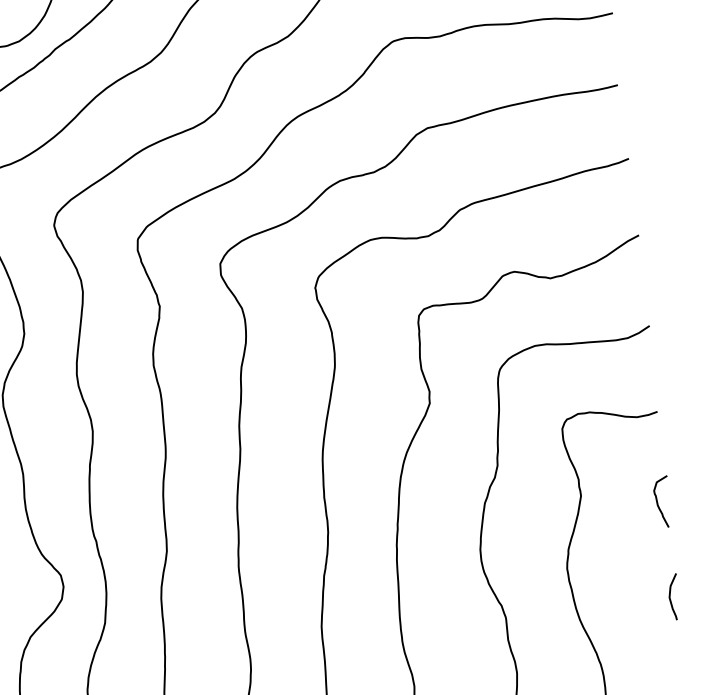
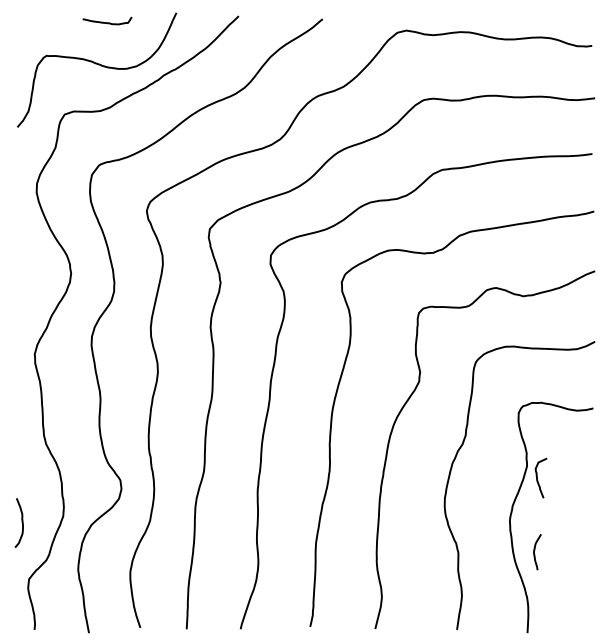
curve: (657, 501) -> (537, 477), moved
curve: (671, 595) -> (535, 550), moved

